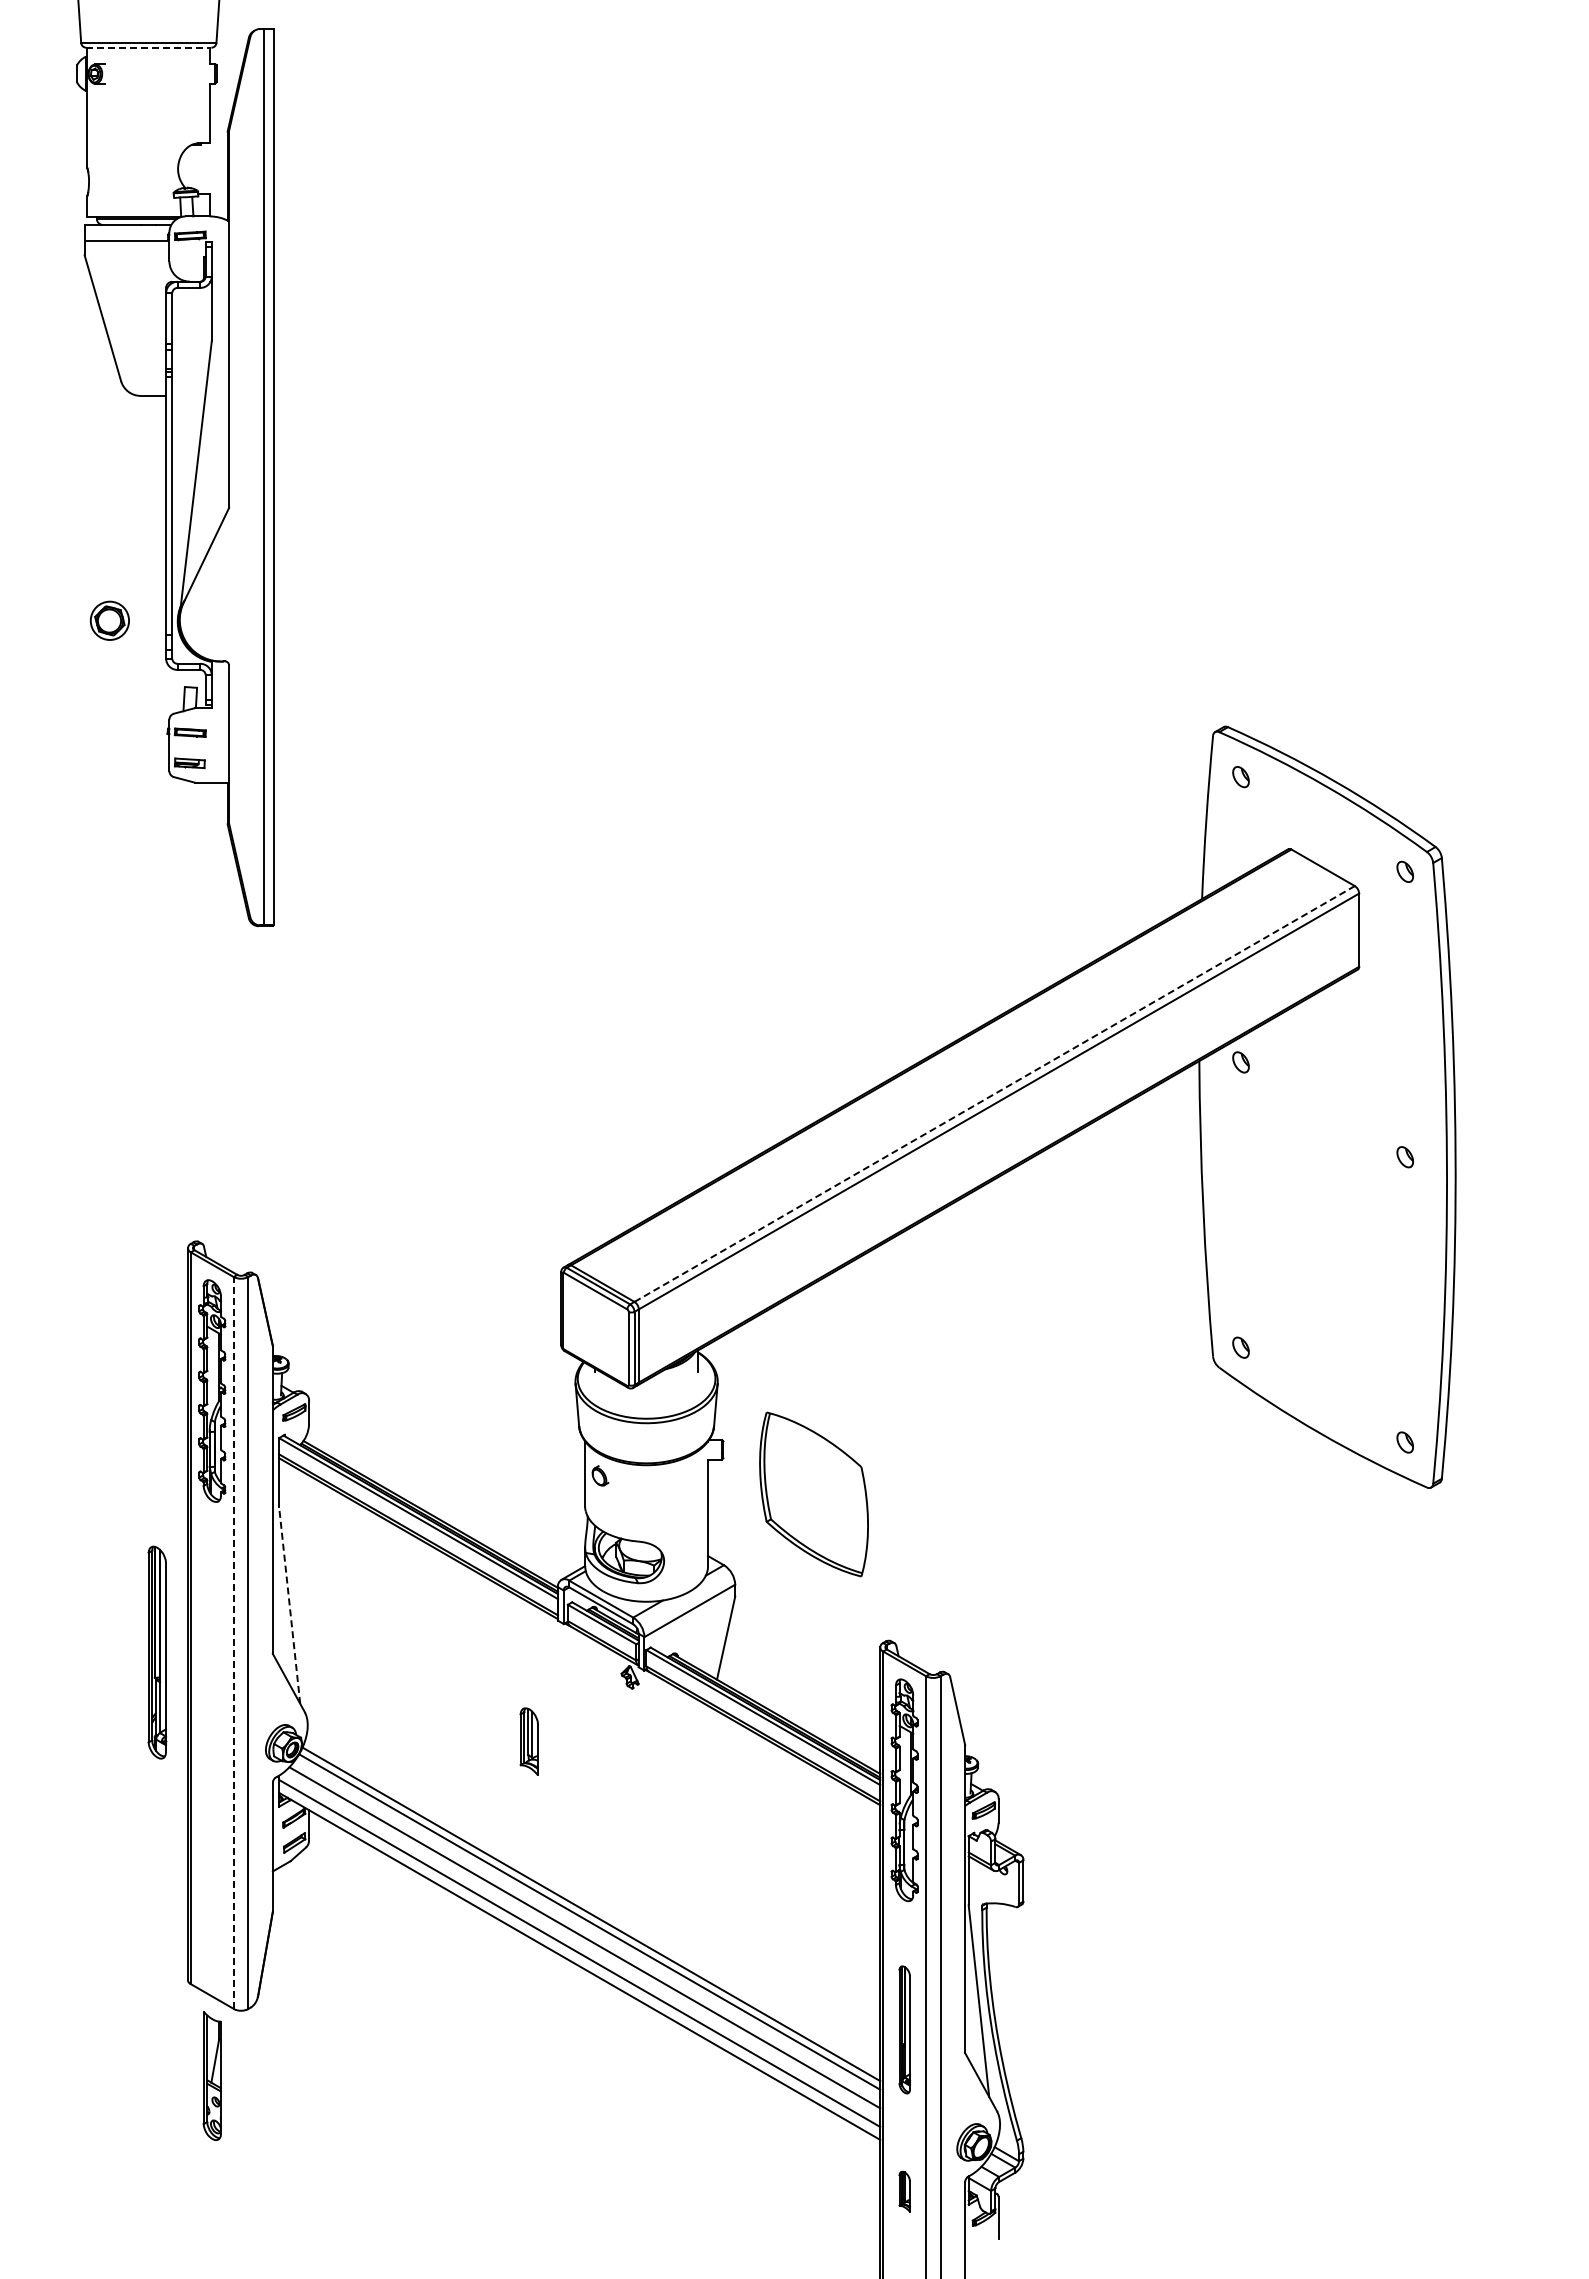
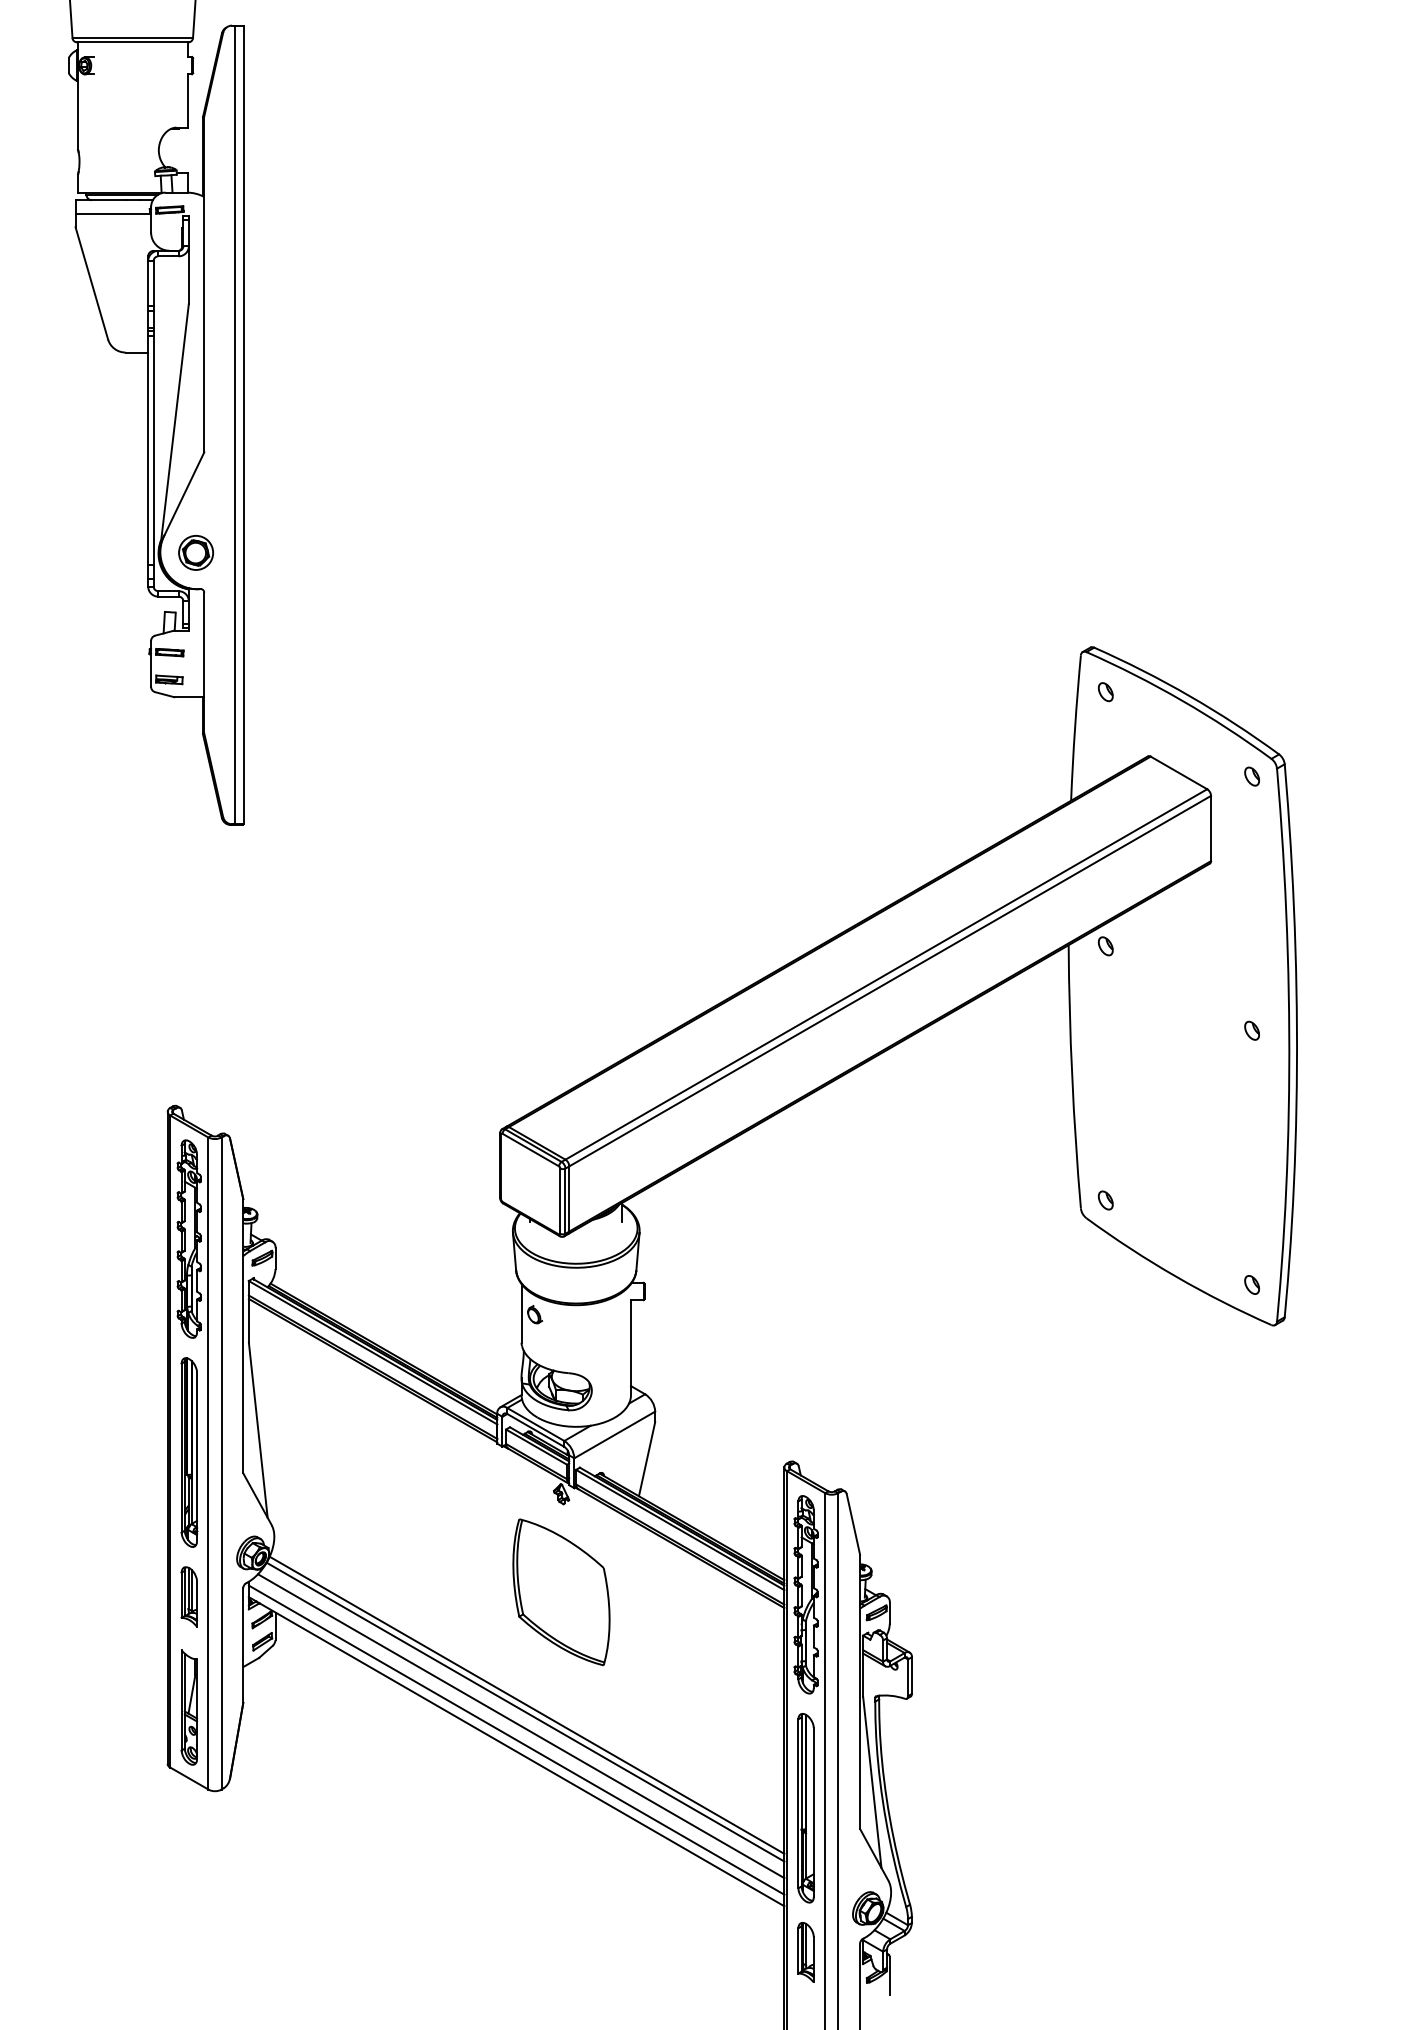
line: (148, 47) -> (132, 42), dashed -> solid
part: (109, 620) -> (195, 552), moved
line: (994, 1094) -> (886, 974), dashed -> solid
part: (813, 1494) -> (561, 1592), moved
line: (289, 1605) -> (258, 1430), dashed -> solid
line: (233, 1642) -> (208, 1463), dashed -> solid
part: (157, 1652) -> (189, 1452), moved
part: (528, 1741) -> (188, 1596), moved
part: (904, 2029) -> (805, 1807), size x1.67
part: (211, 2076) -> (188, 1708), moved
part: (904, 2191) -> (805, 1952), size x1.67

